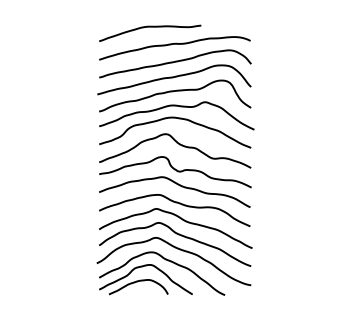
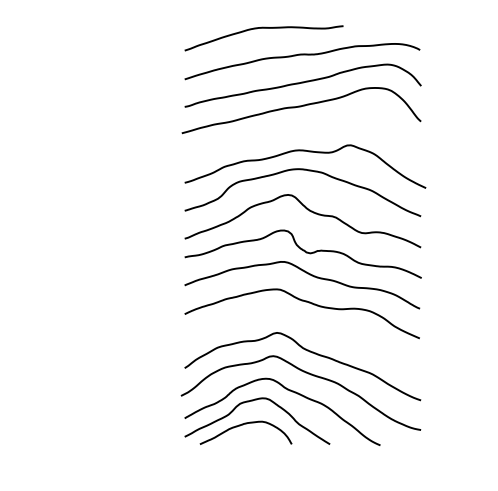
curve: (173, 92) -> (300, 130), removed
curve: (180, 219) -> (311, 327), removed

